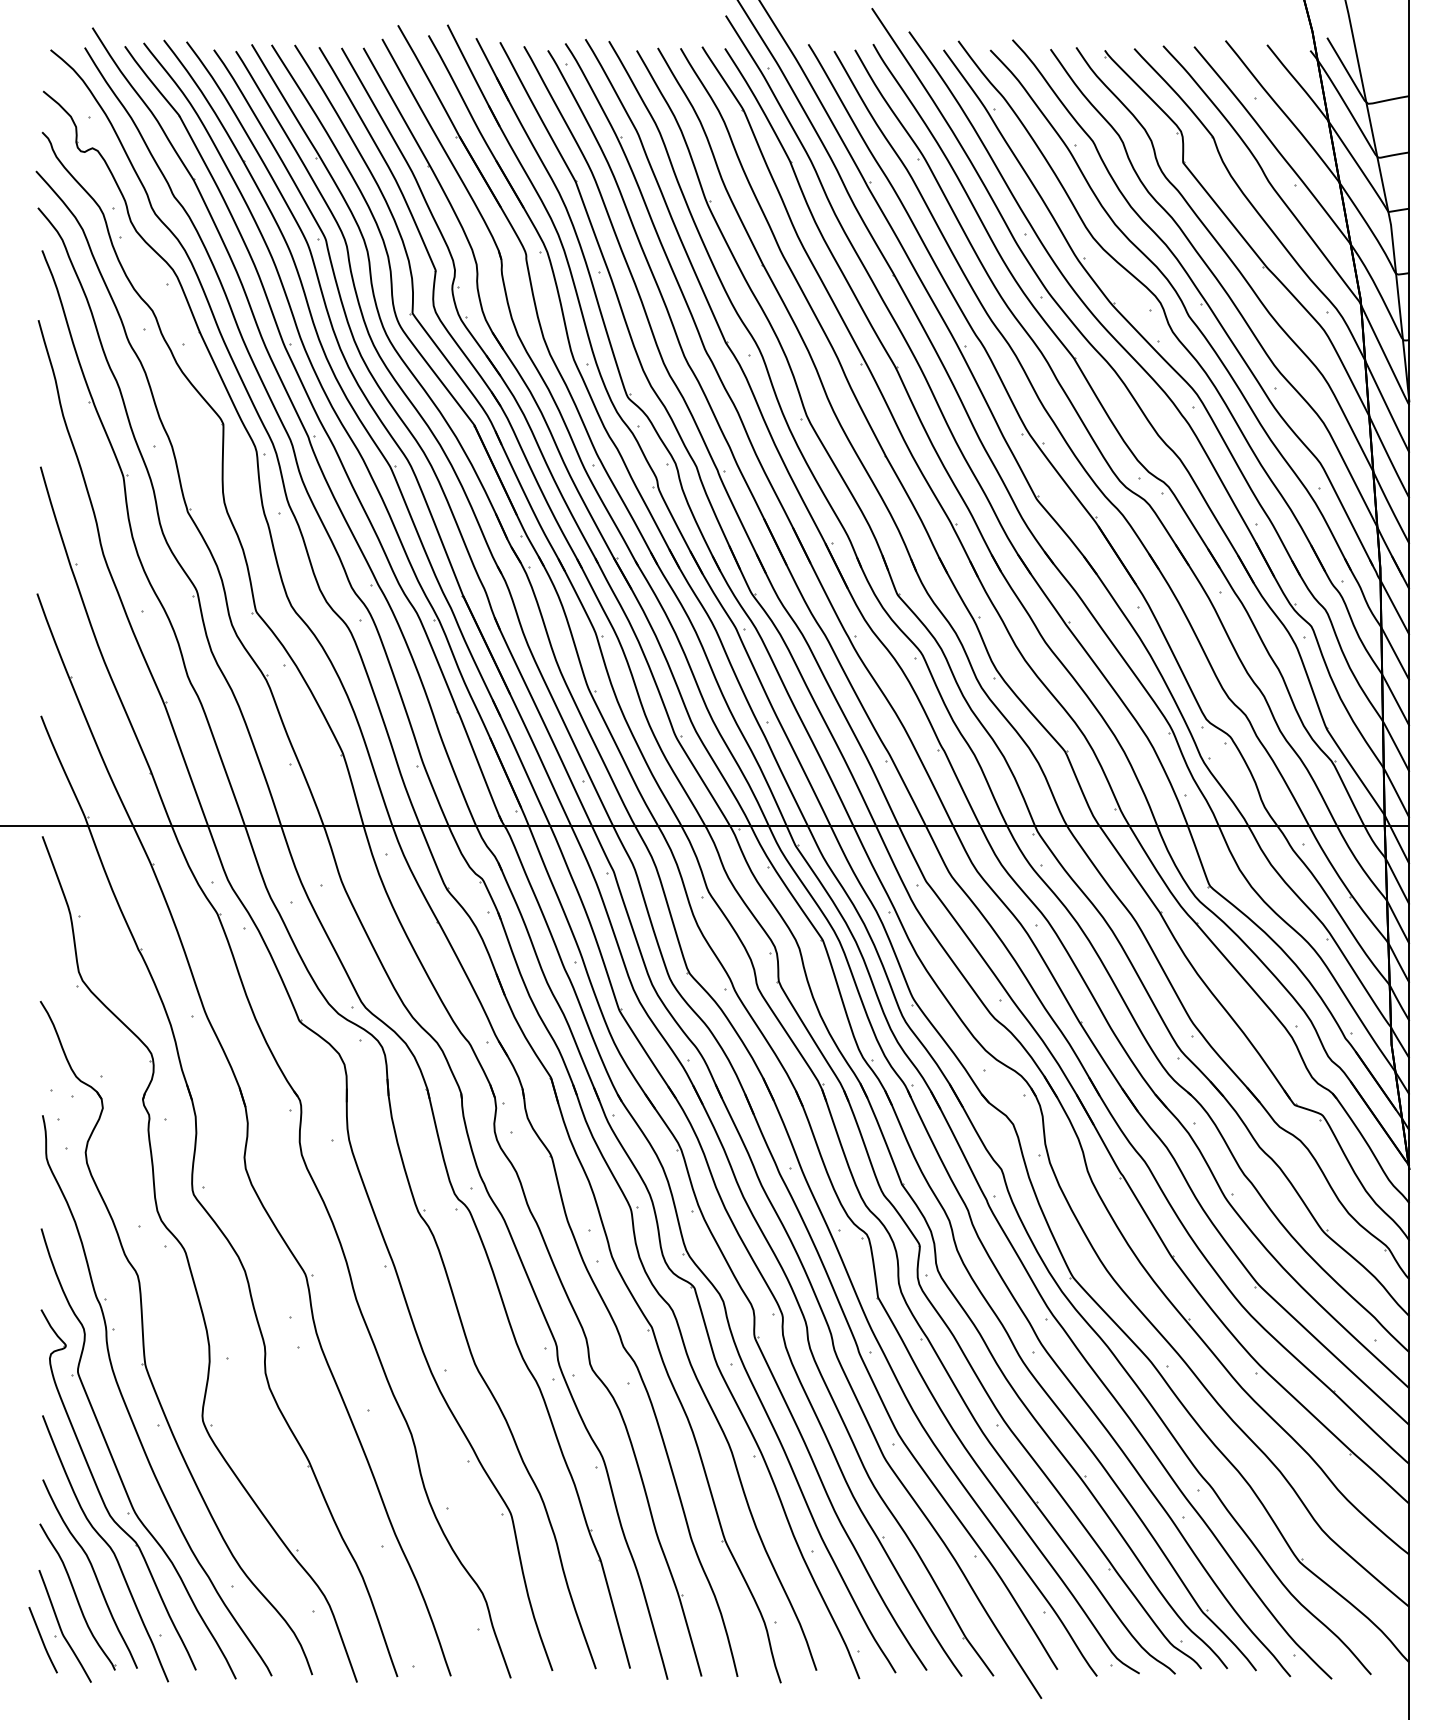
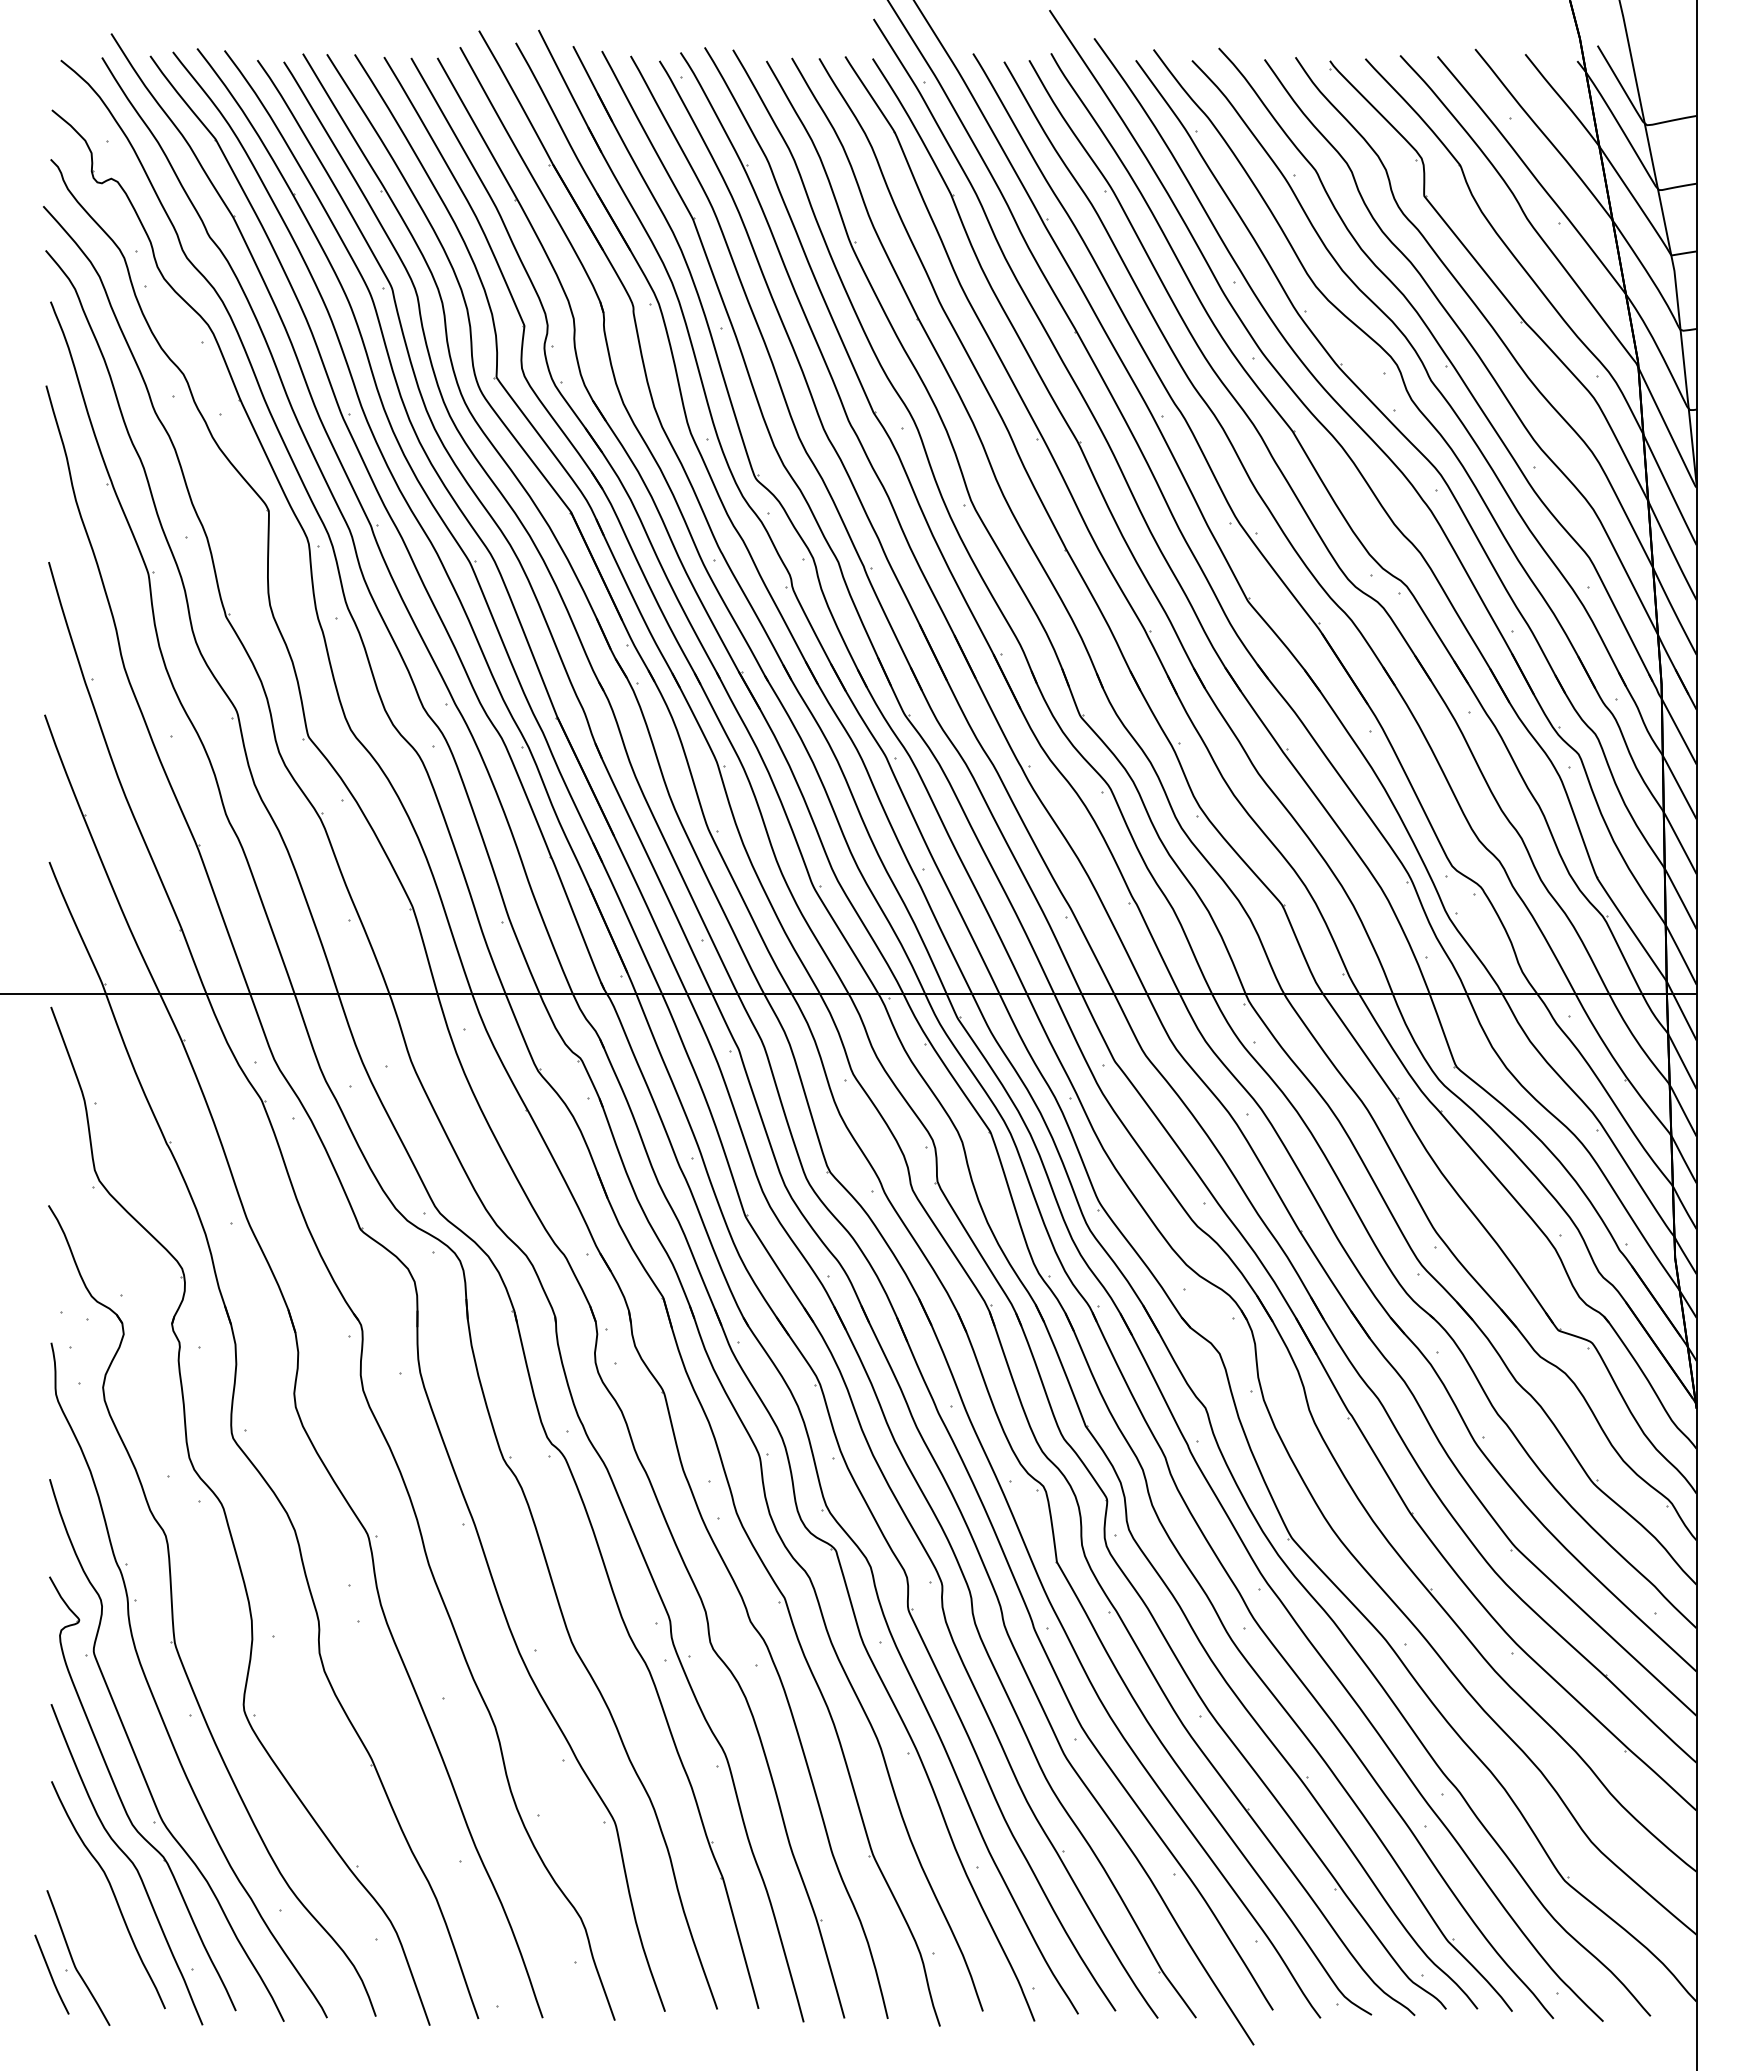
part: (77, 1596) -> (93, 1922), removed

